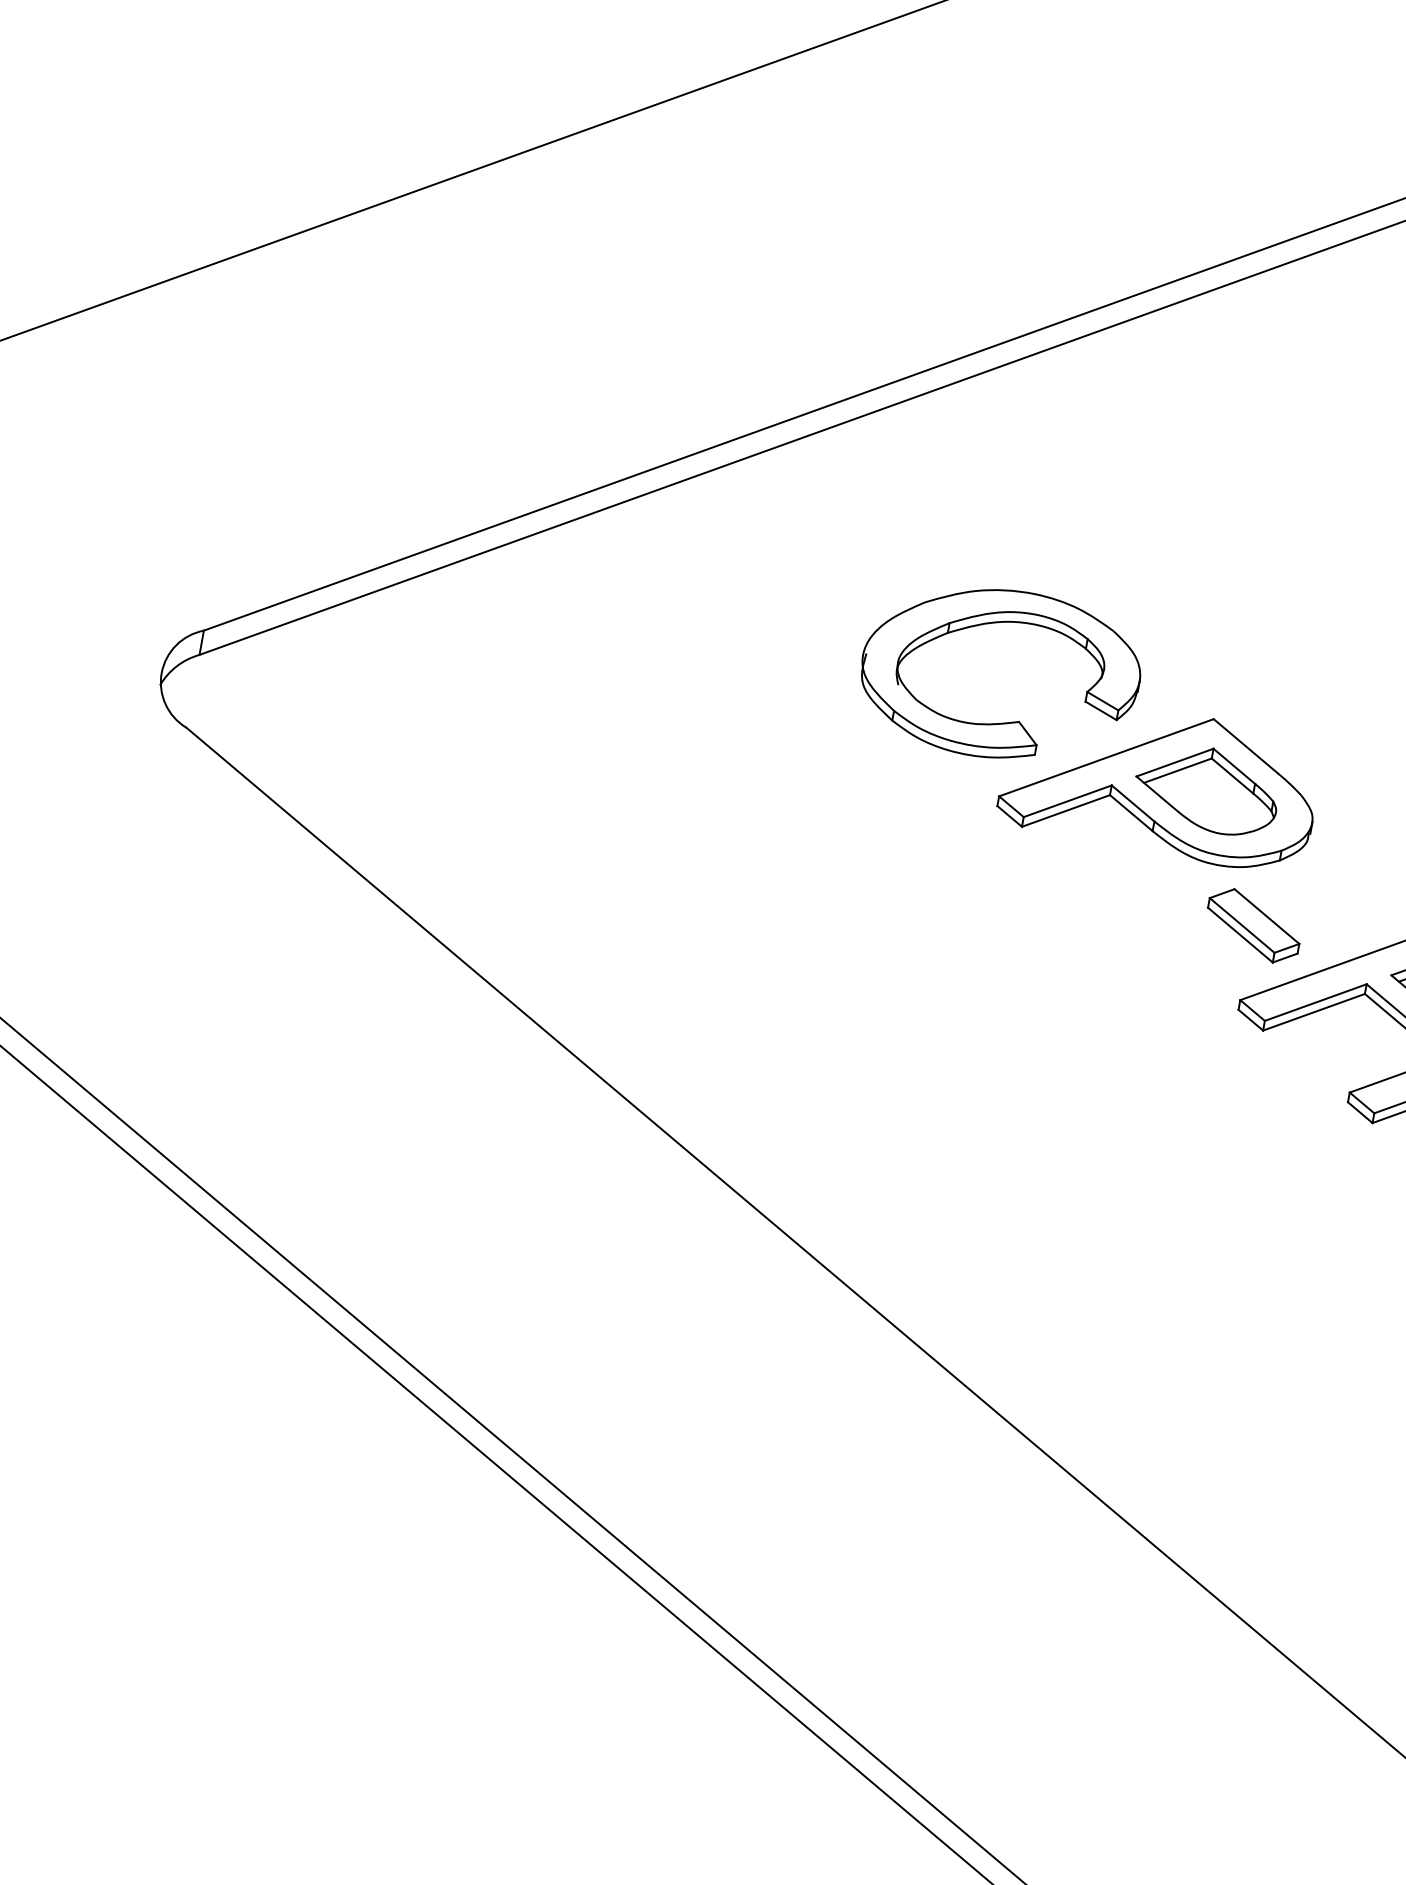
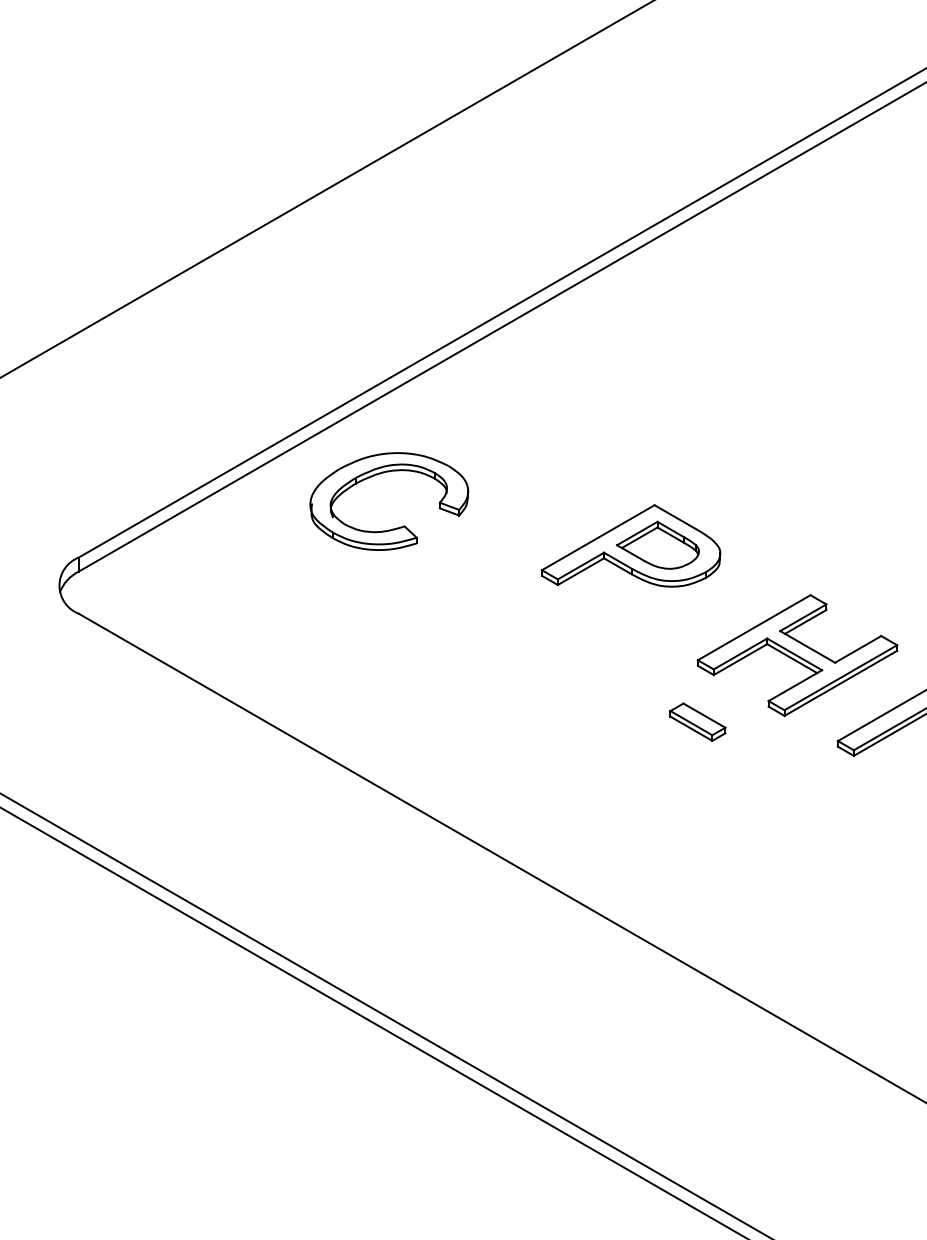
part: (1004, 721) -> (396, 527), moved
part: (1253, 924) -> (697, 721), moved

